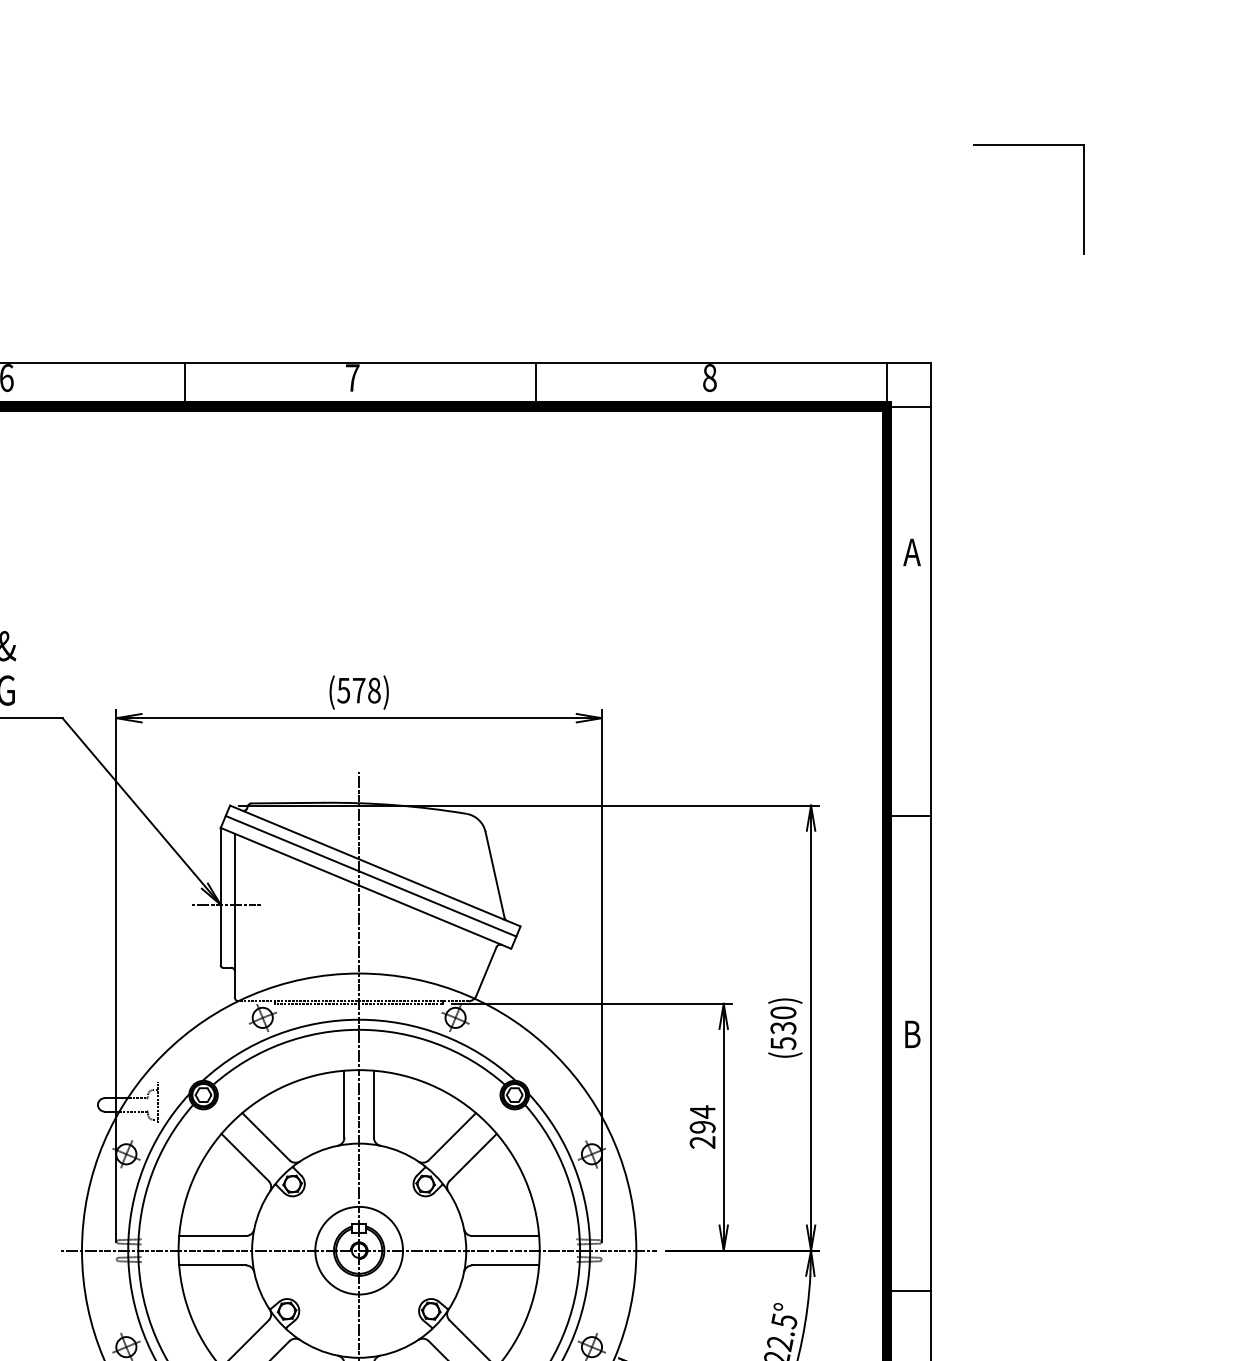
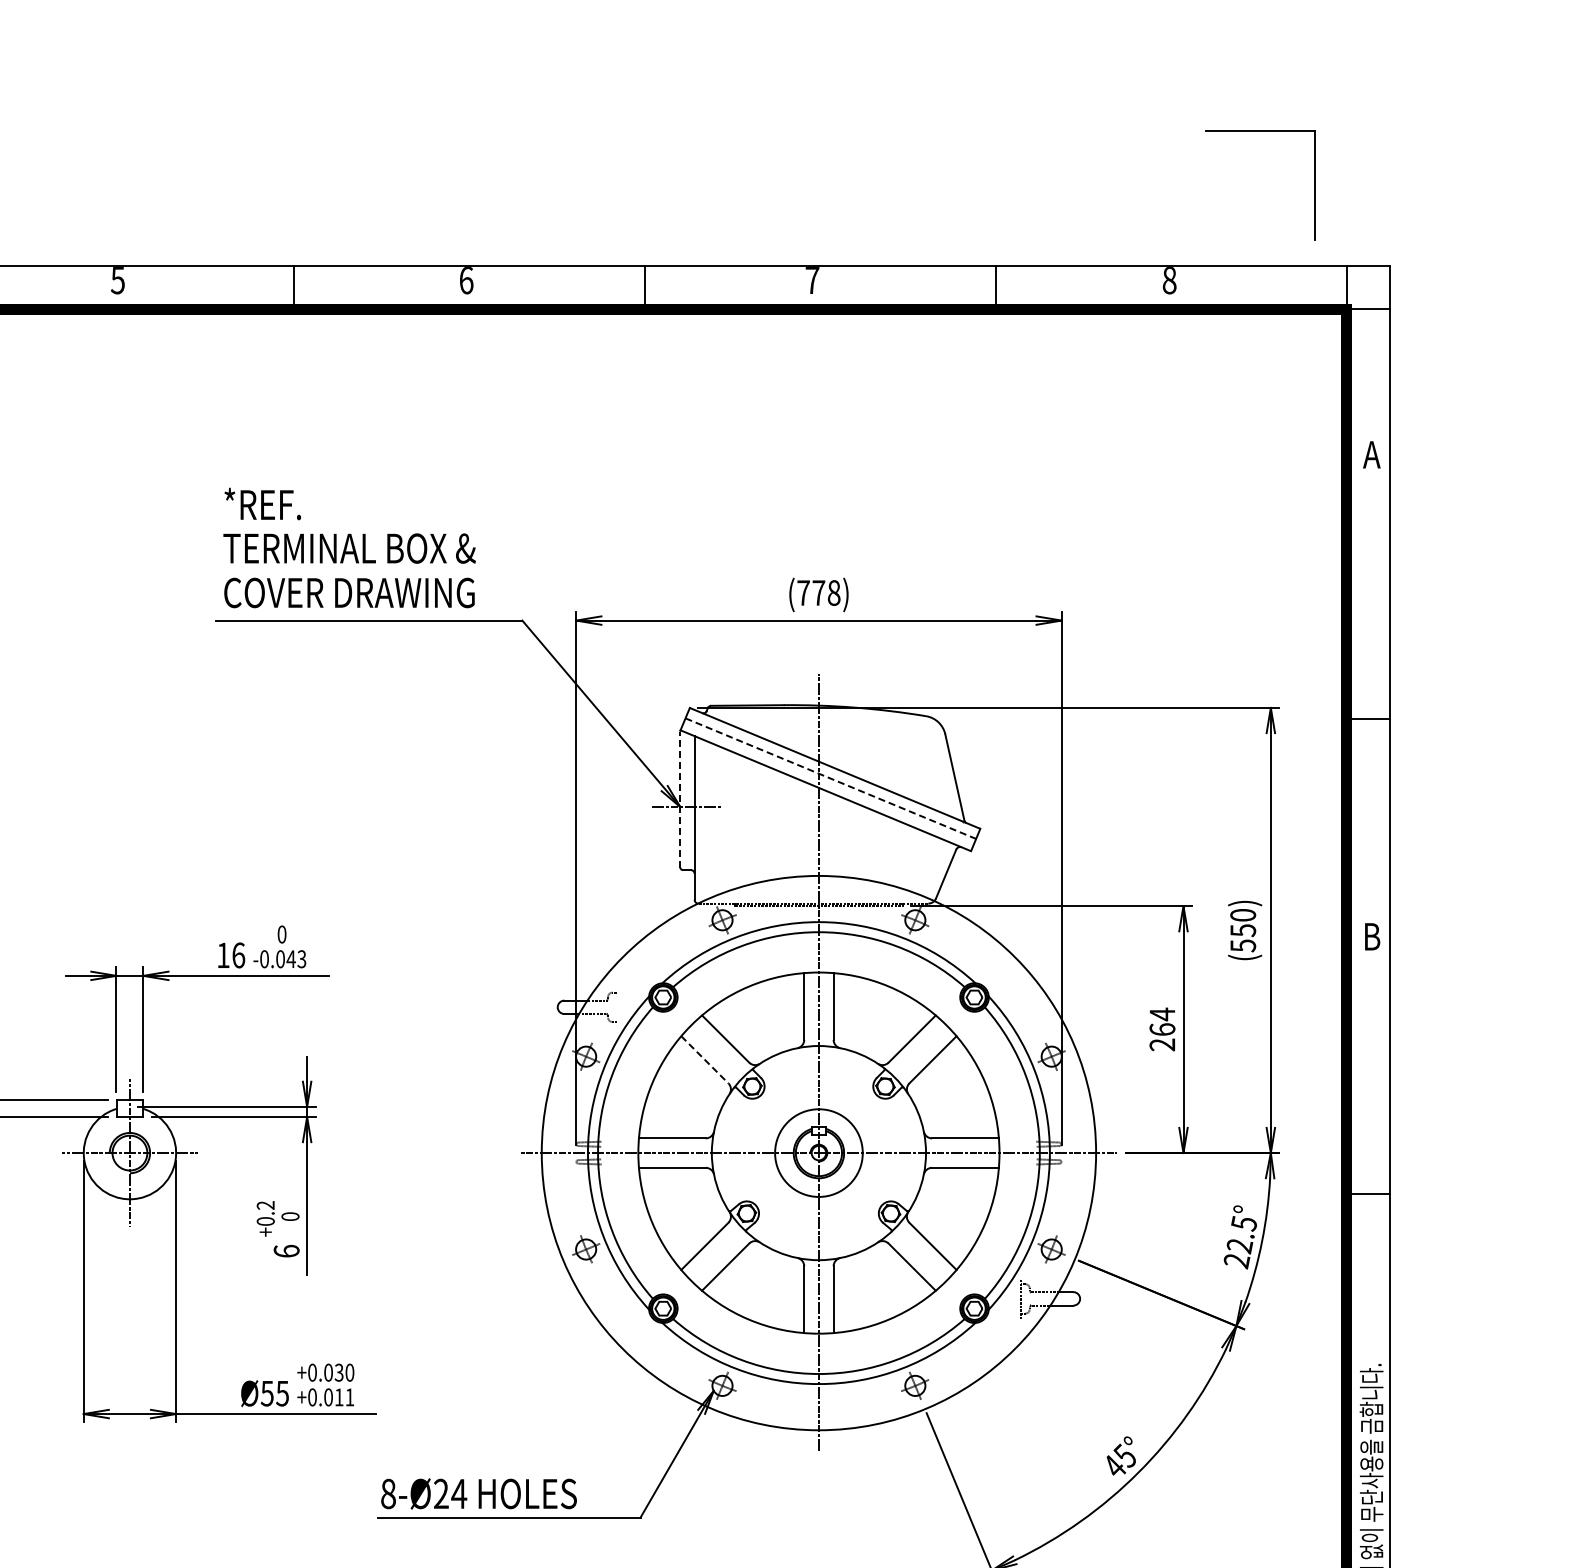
part: (1028, 145) -> (1260, 131), moved
text: (343, 690) -> (803, 592), (578) -> (778)
line: (371, 876) -> (831, 778), solid -> dashed
line: (220, 897) -> (680, 799), solid -> dashed
text: (782, 1028) -> (1242, 930), (530) -> (550)
line: (157, 1103) -> (617, 1005), removed
text: (702, 1127) -> (1162, 1029), 294 -> 264
line: (245, 1158) -> (705, 1060), solid -> dashed

